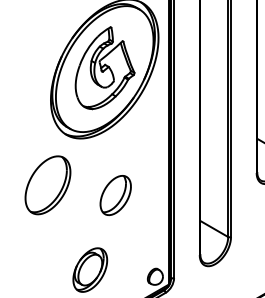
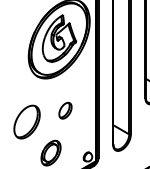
part: (46, 184) -> (26, 121), moved
part: (115, 194) -> (65, 110), size x0.71

